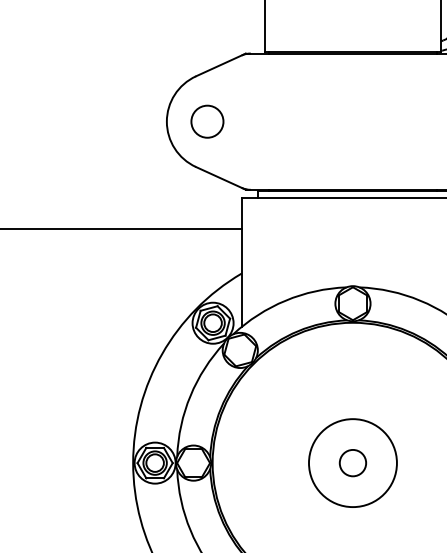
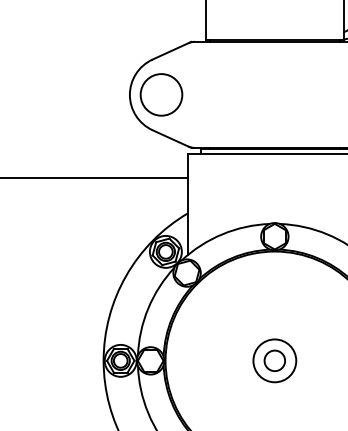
circle: (207, 121) -> (161, 94), size x1.67
circle: (352, 462) -> (274, 360), size x0.62

